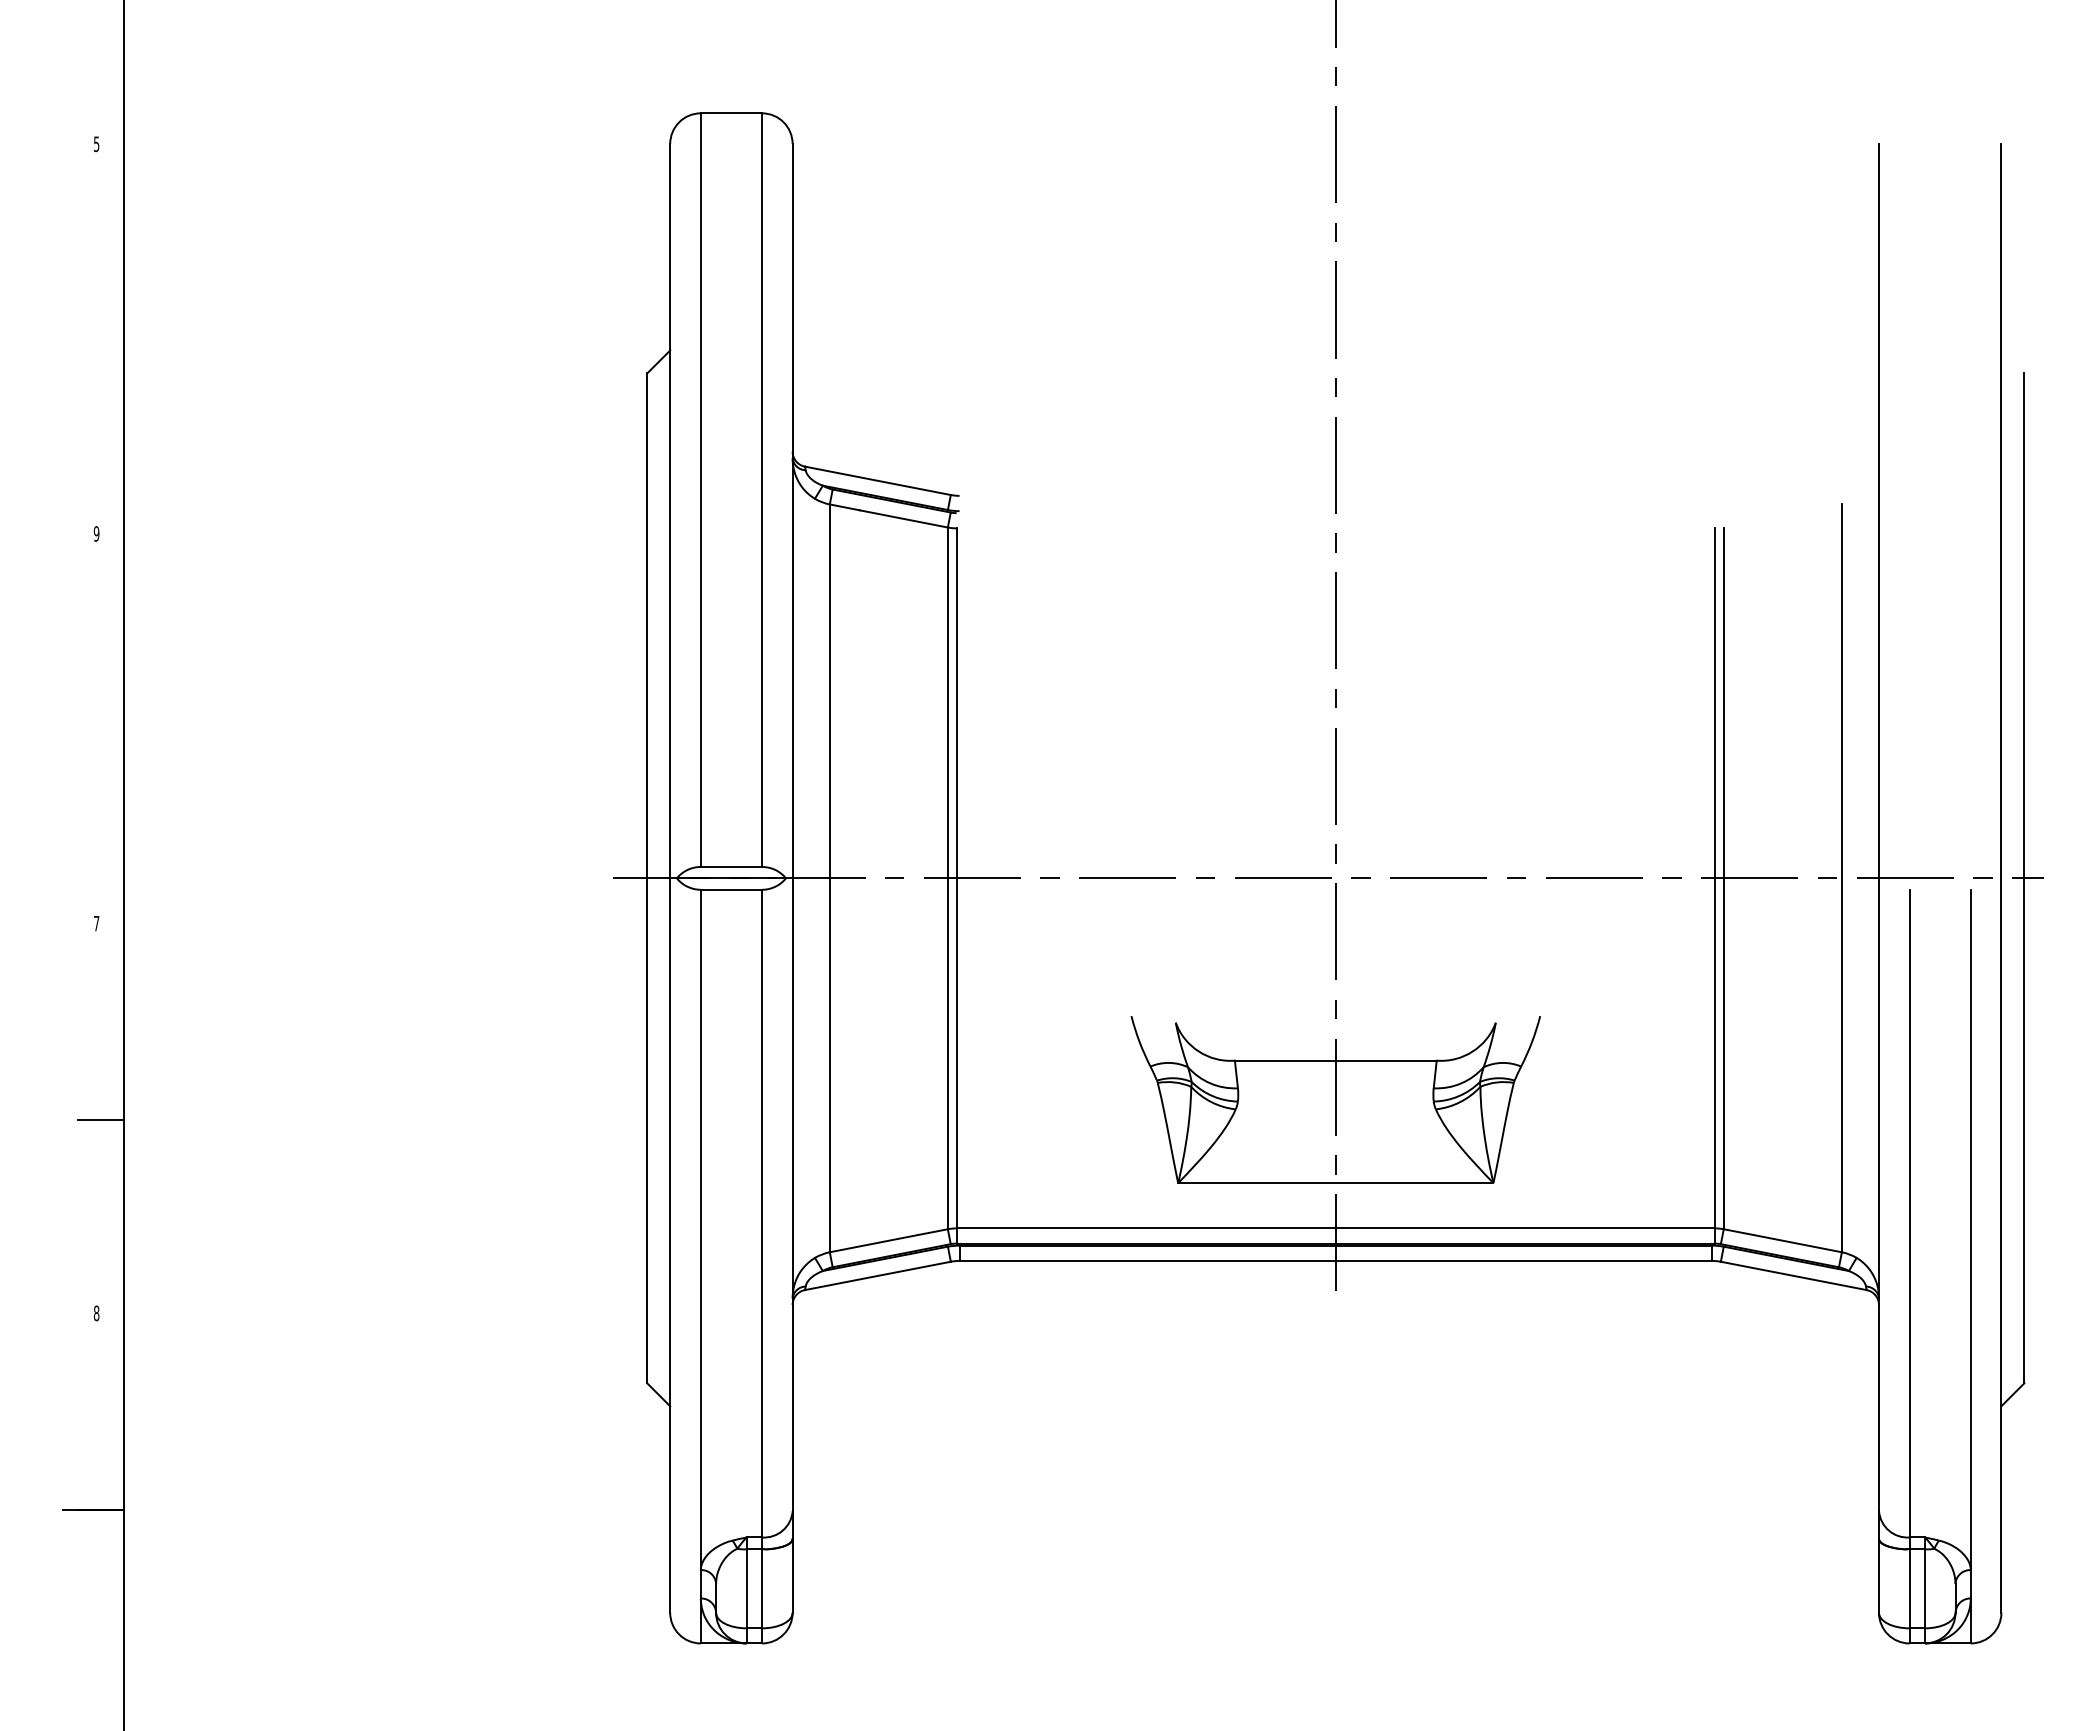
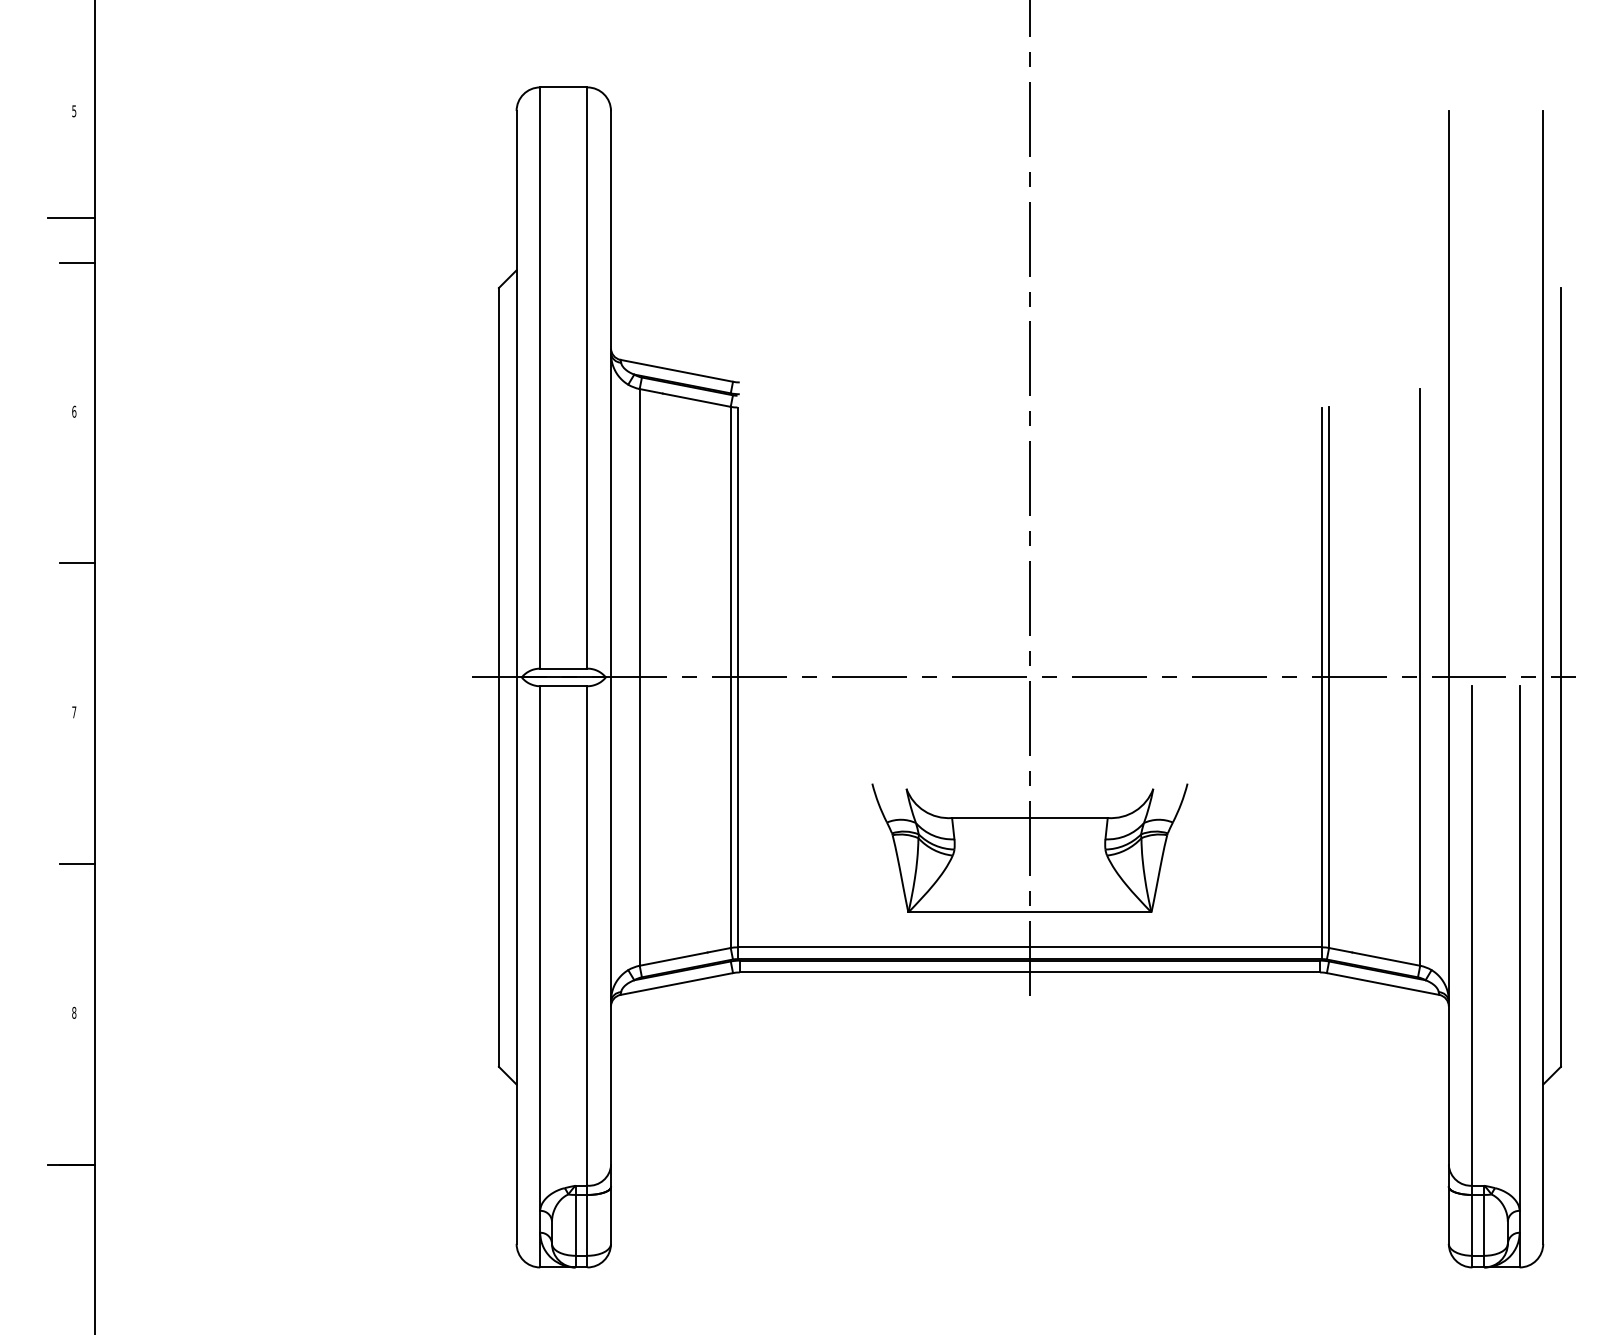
line: (92, 282) -> (71, 217), added
line: (100, 340) -> (77, 262), added
text: (96, 533) -> (74, 411), 9 -> 6
line: (100, 730) -> (77, 563), added

